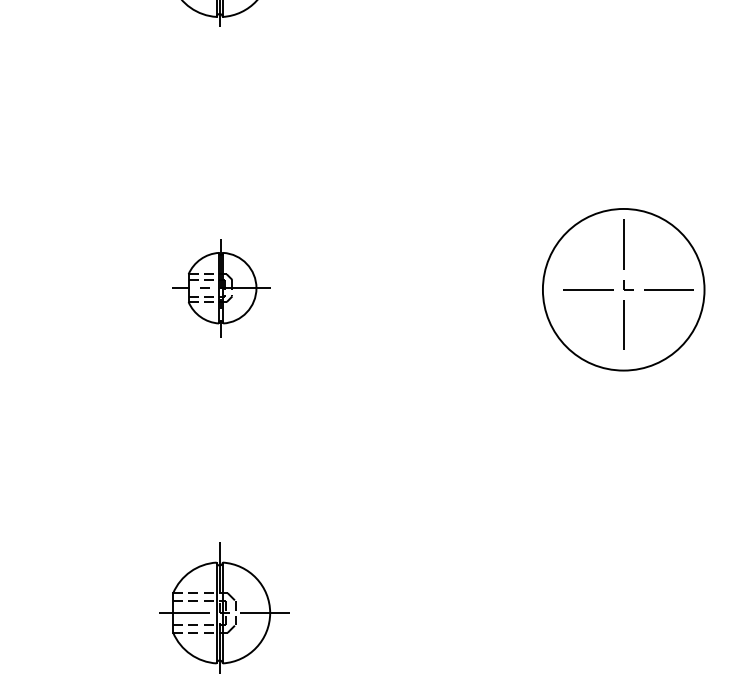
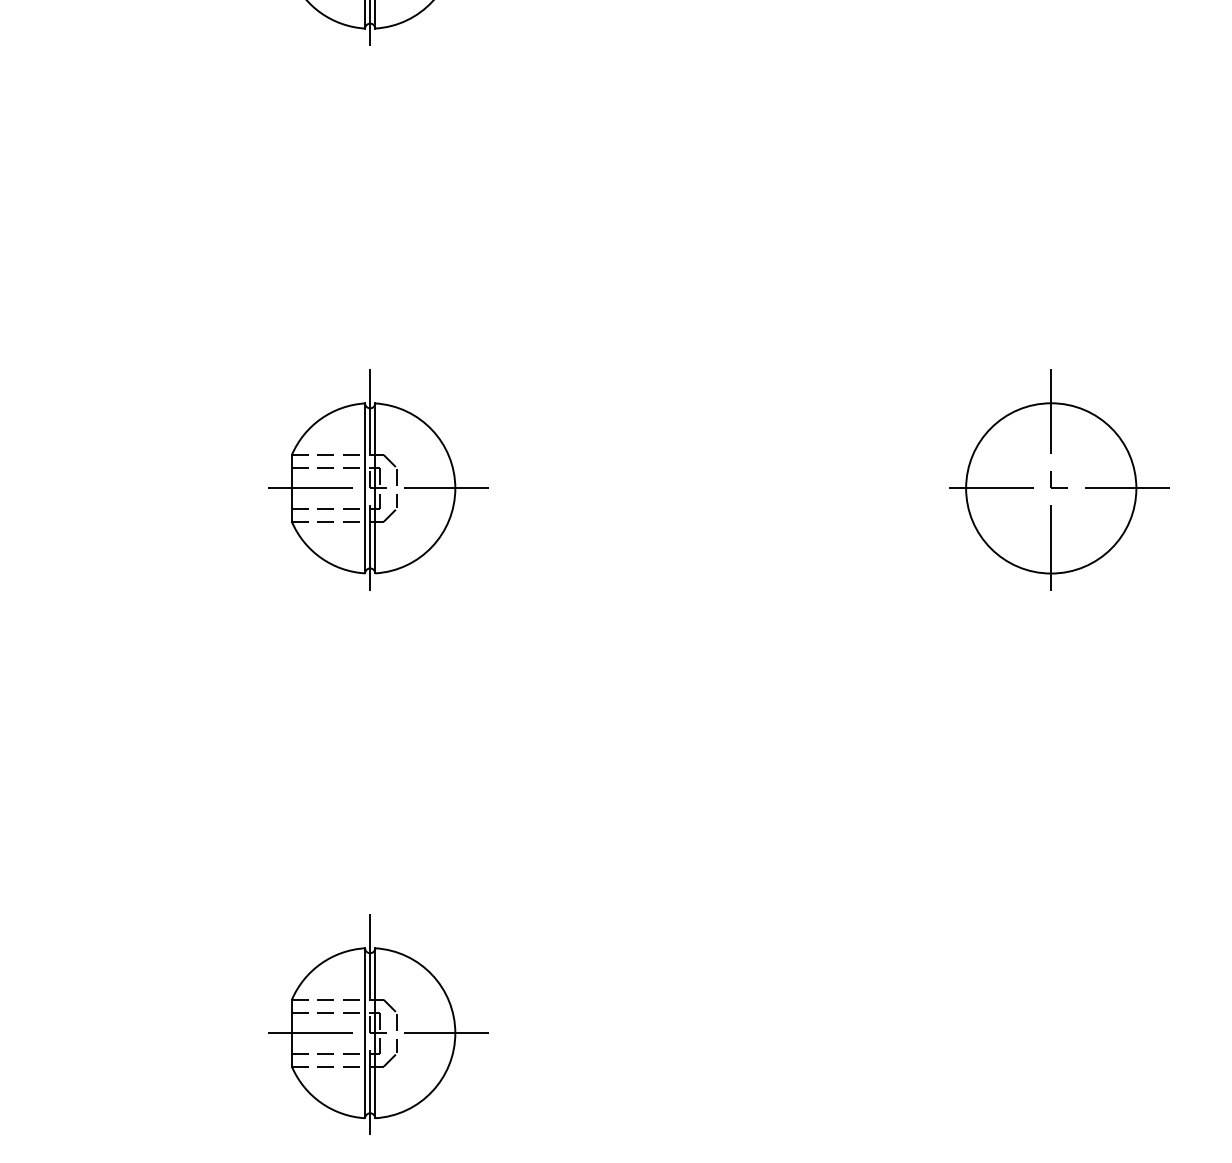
part: (224, 284) -> (378, 479), size x1.43
circle: (623, 289) -> (1050, 487), size x0.62

